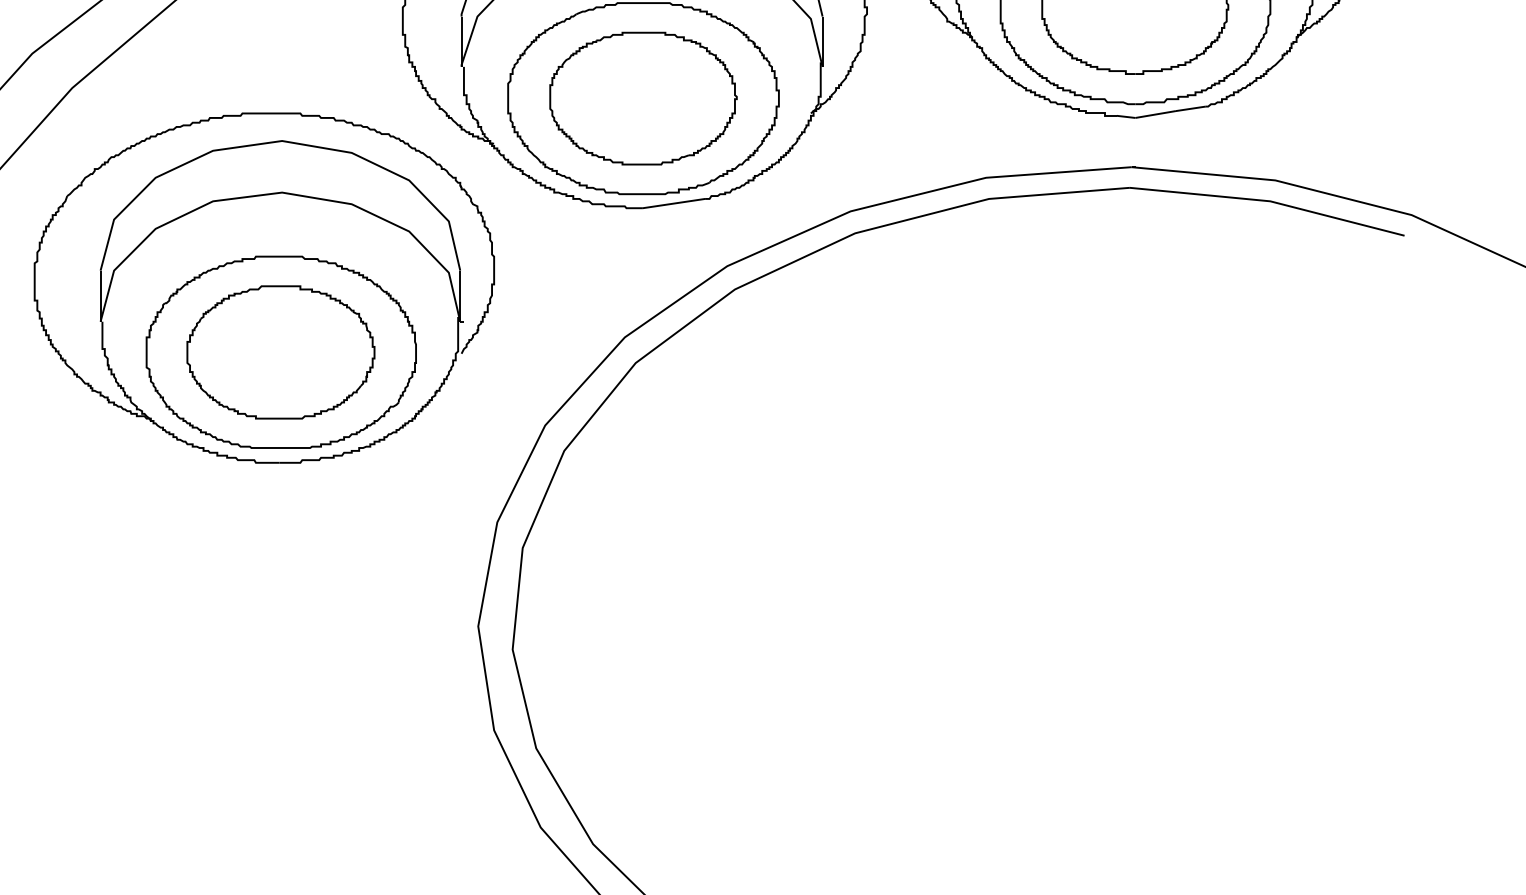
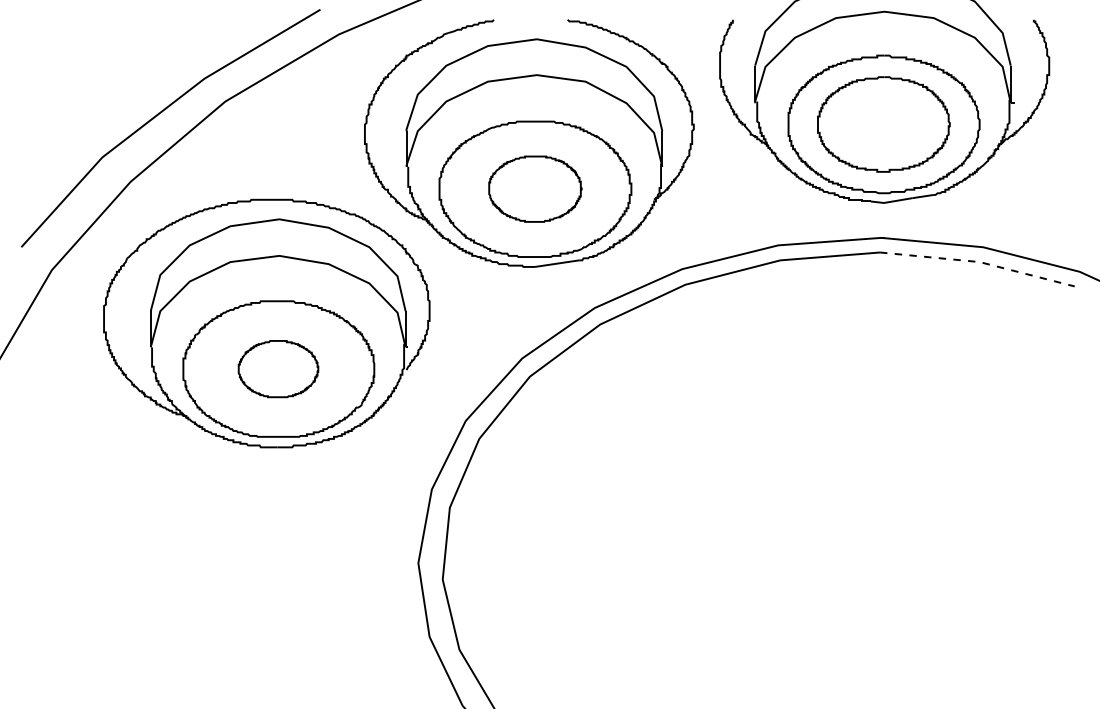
part: (643, 97) -> (535, 188), size x0.7
line: (1270, 201) -> (979, 262), solid -> dashed
part: (280, 351) -> (278, 368), size x0.6

